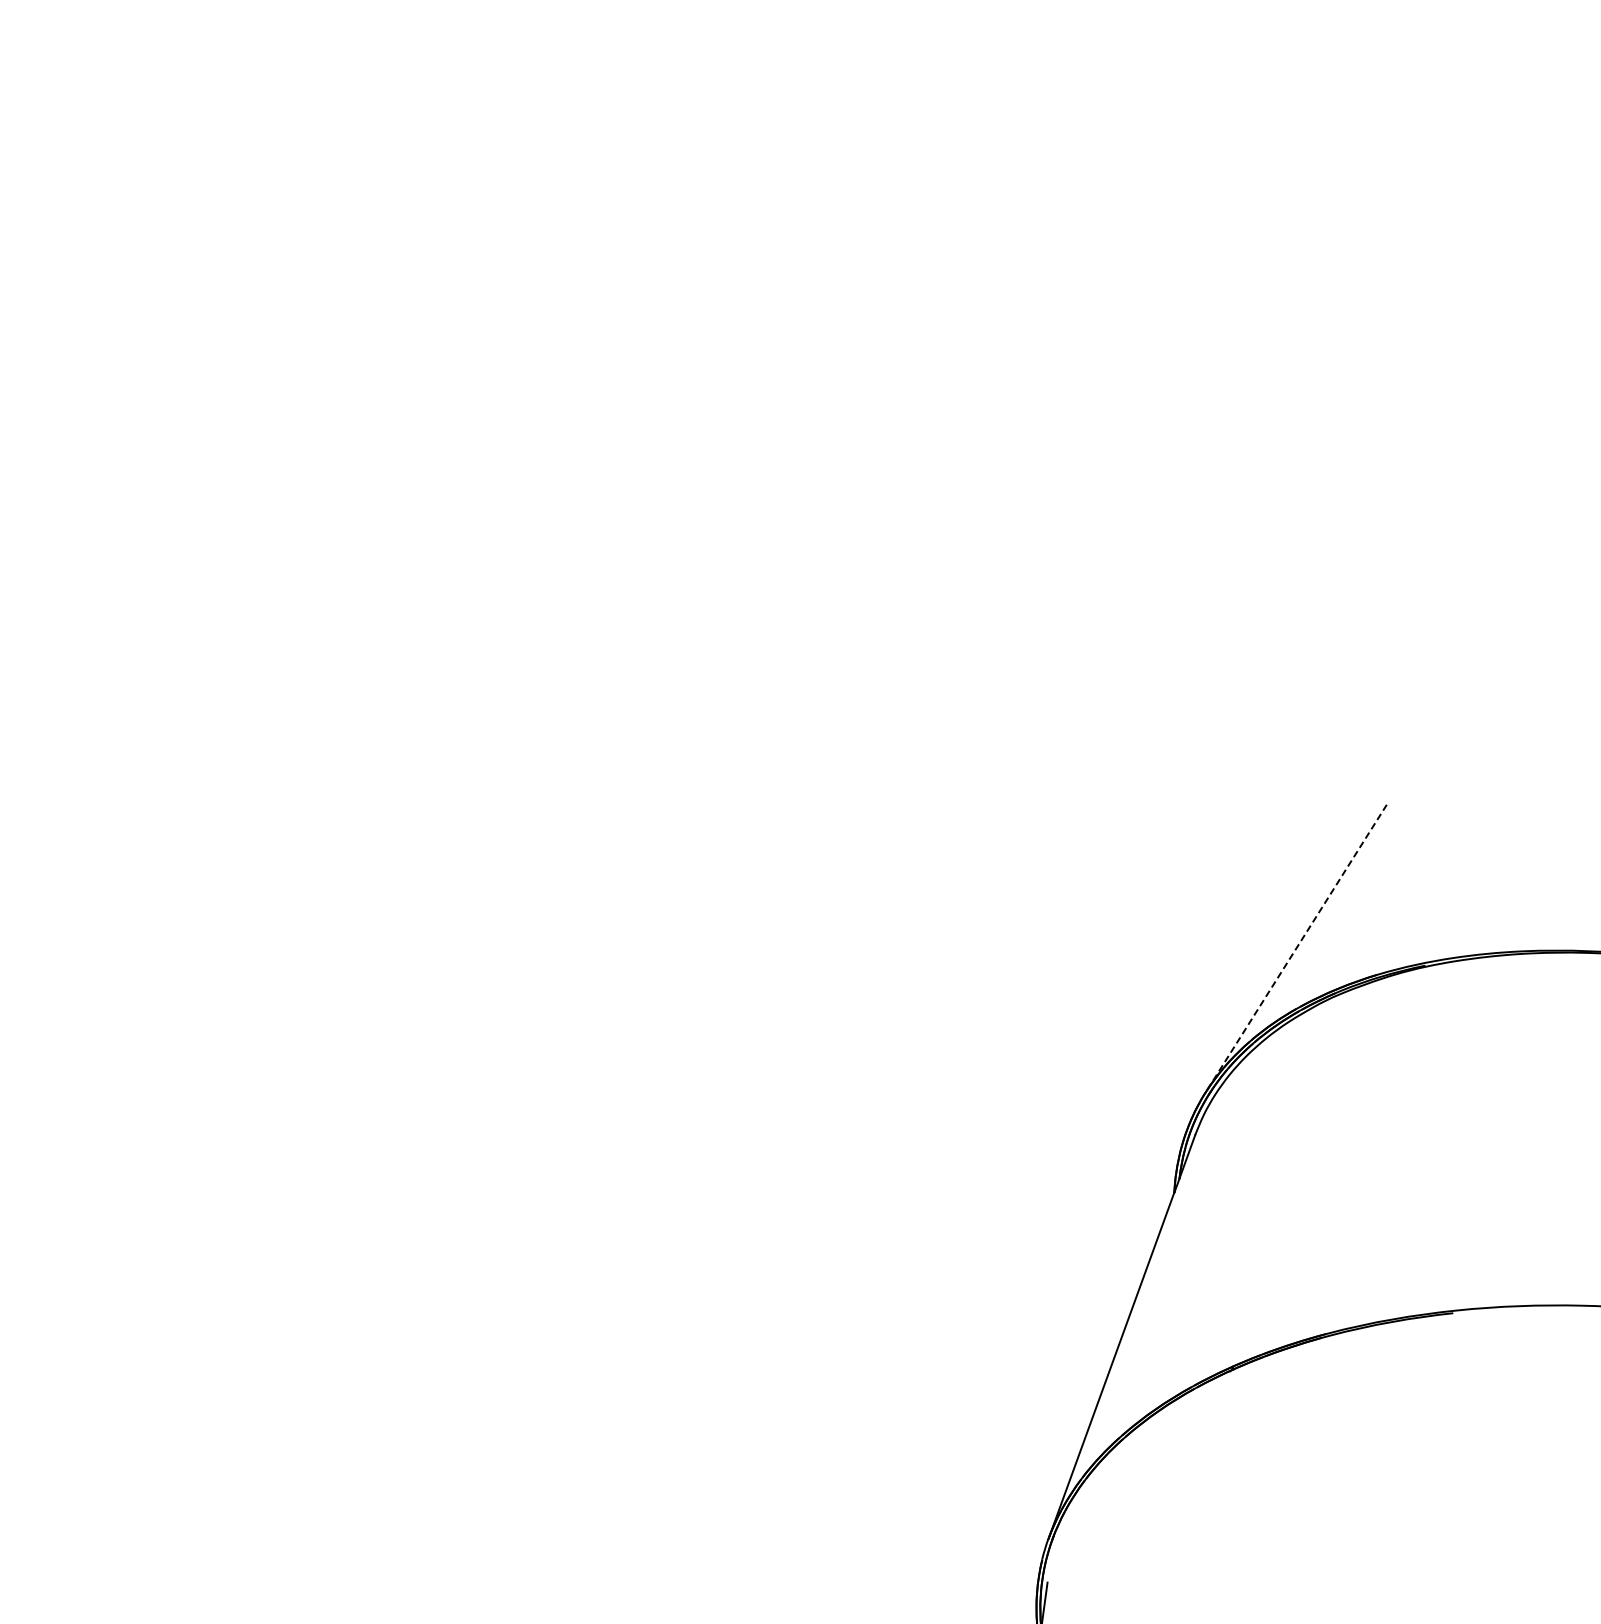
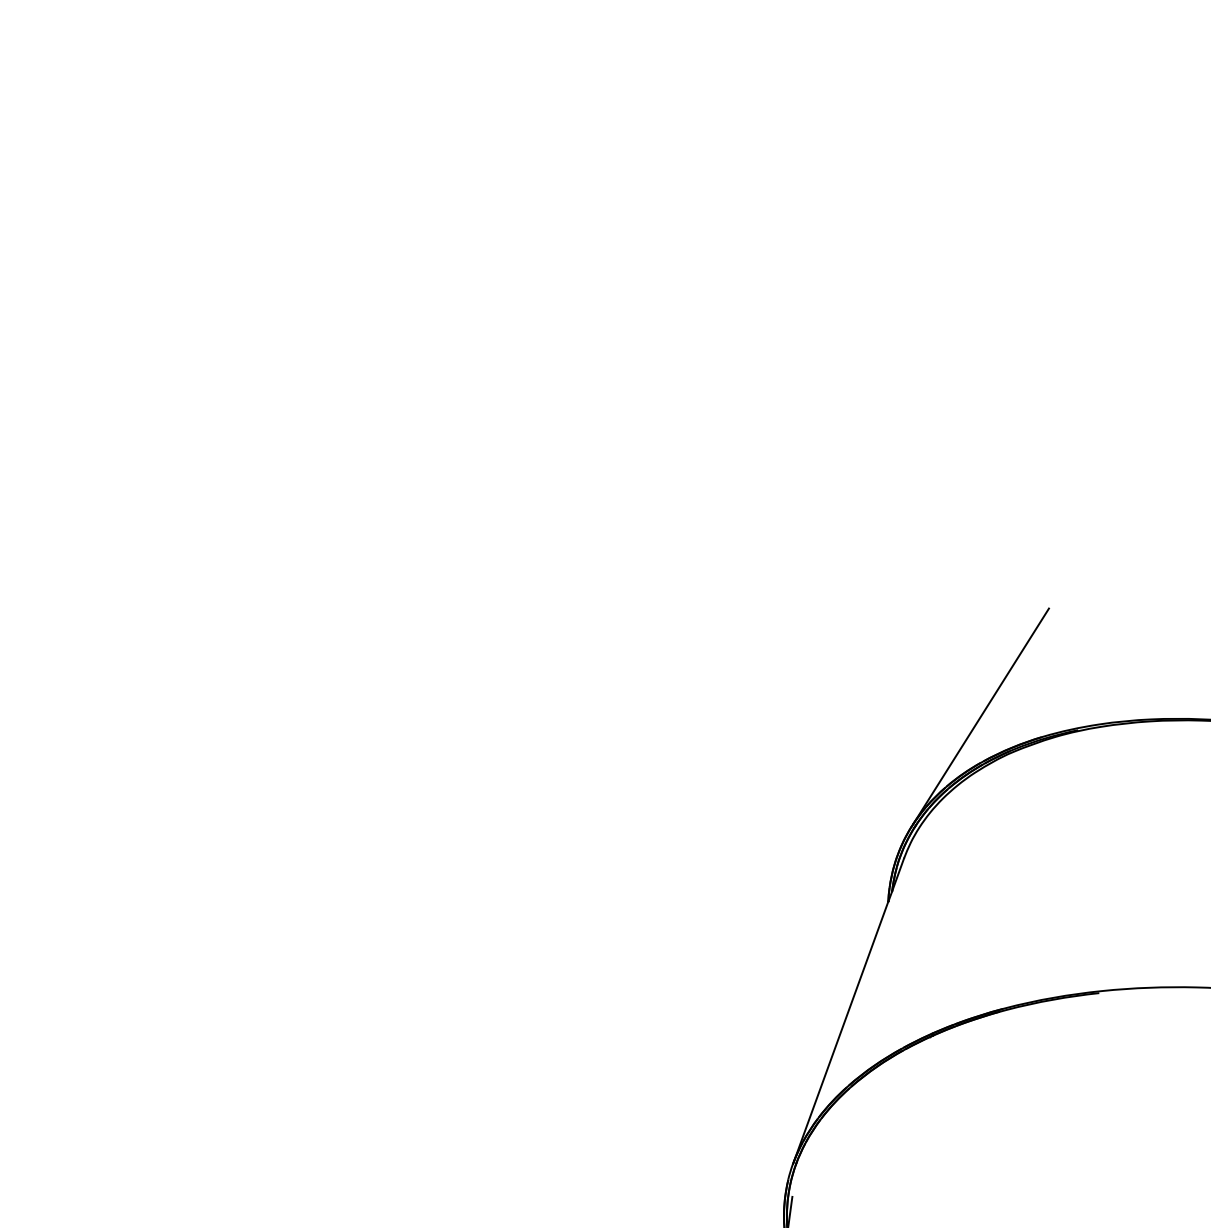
line: (1297, 946) -> (981, 715), dashed -> solid

